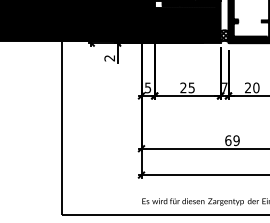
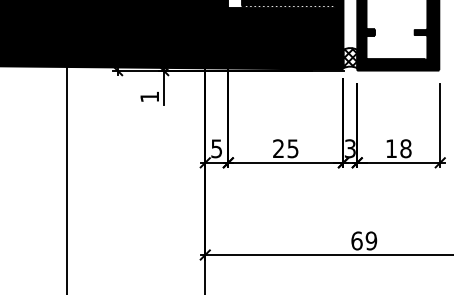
text: (109, 58) -> (149, 97), 2 -> 1
text: (224, 87) -> (350, 148), 7 -> 3
text: (252, 87) -> (399, 148), 20 -> 18

